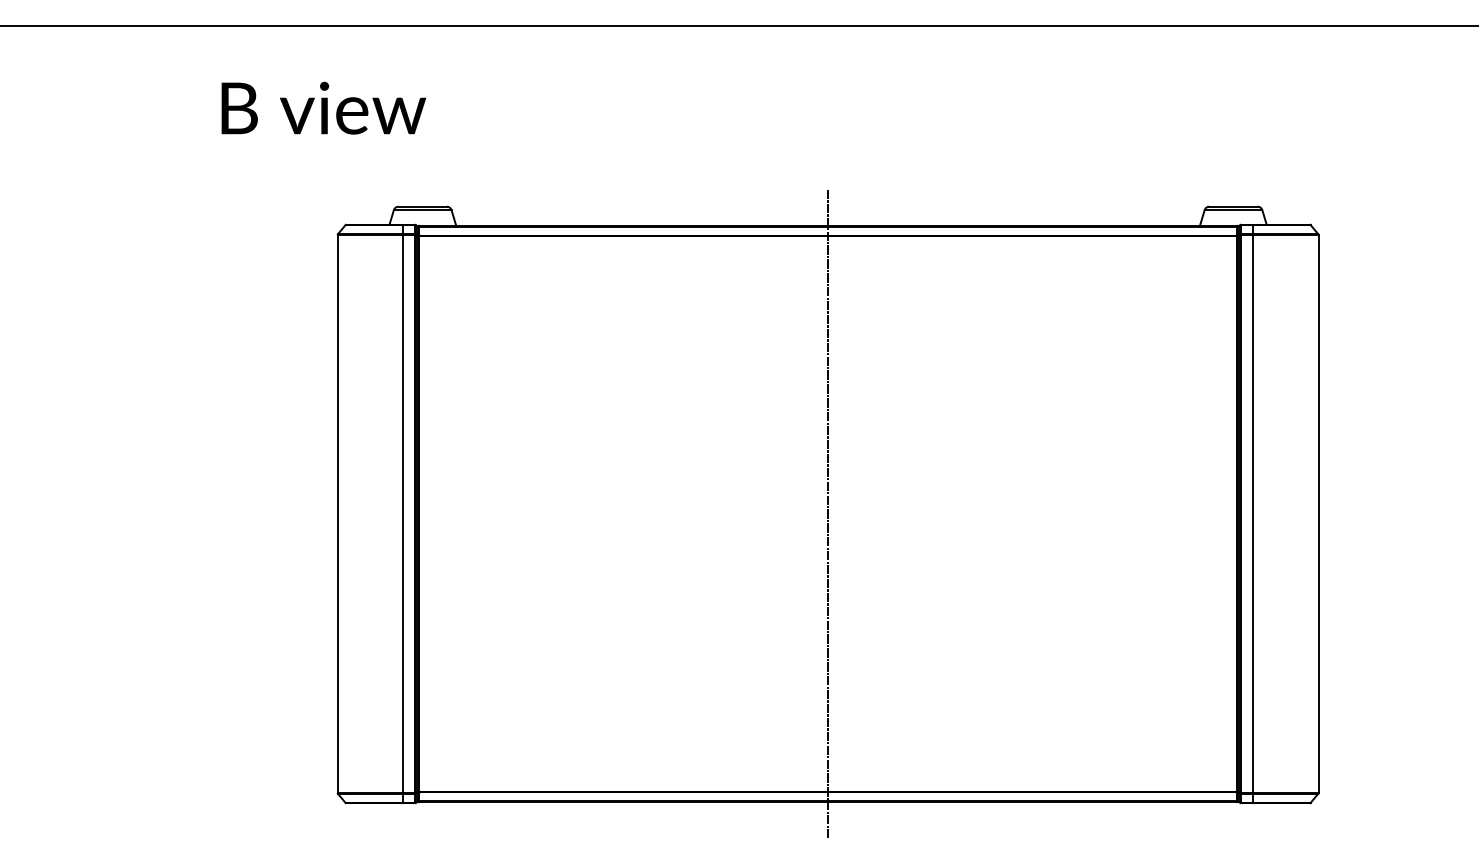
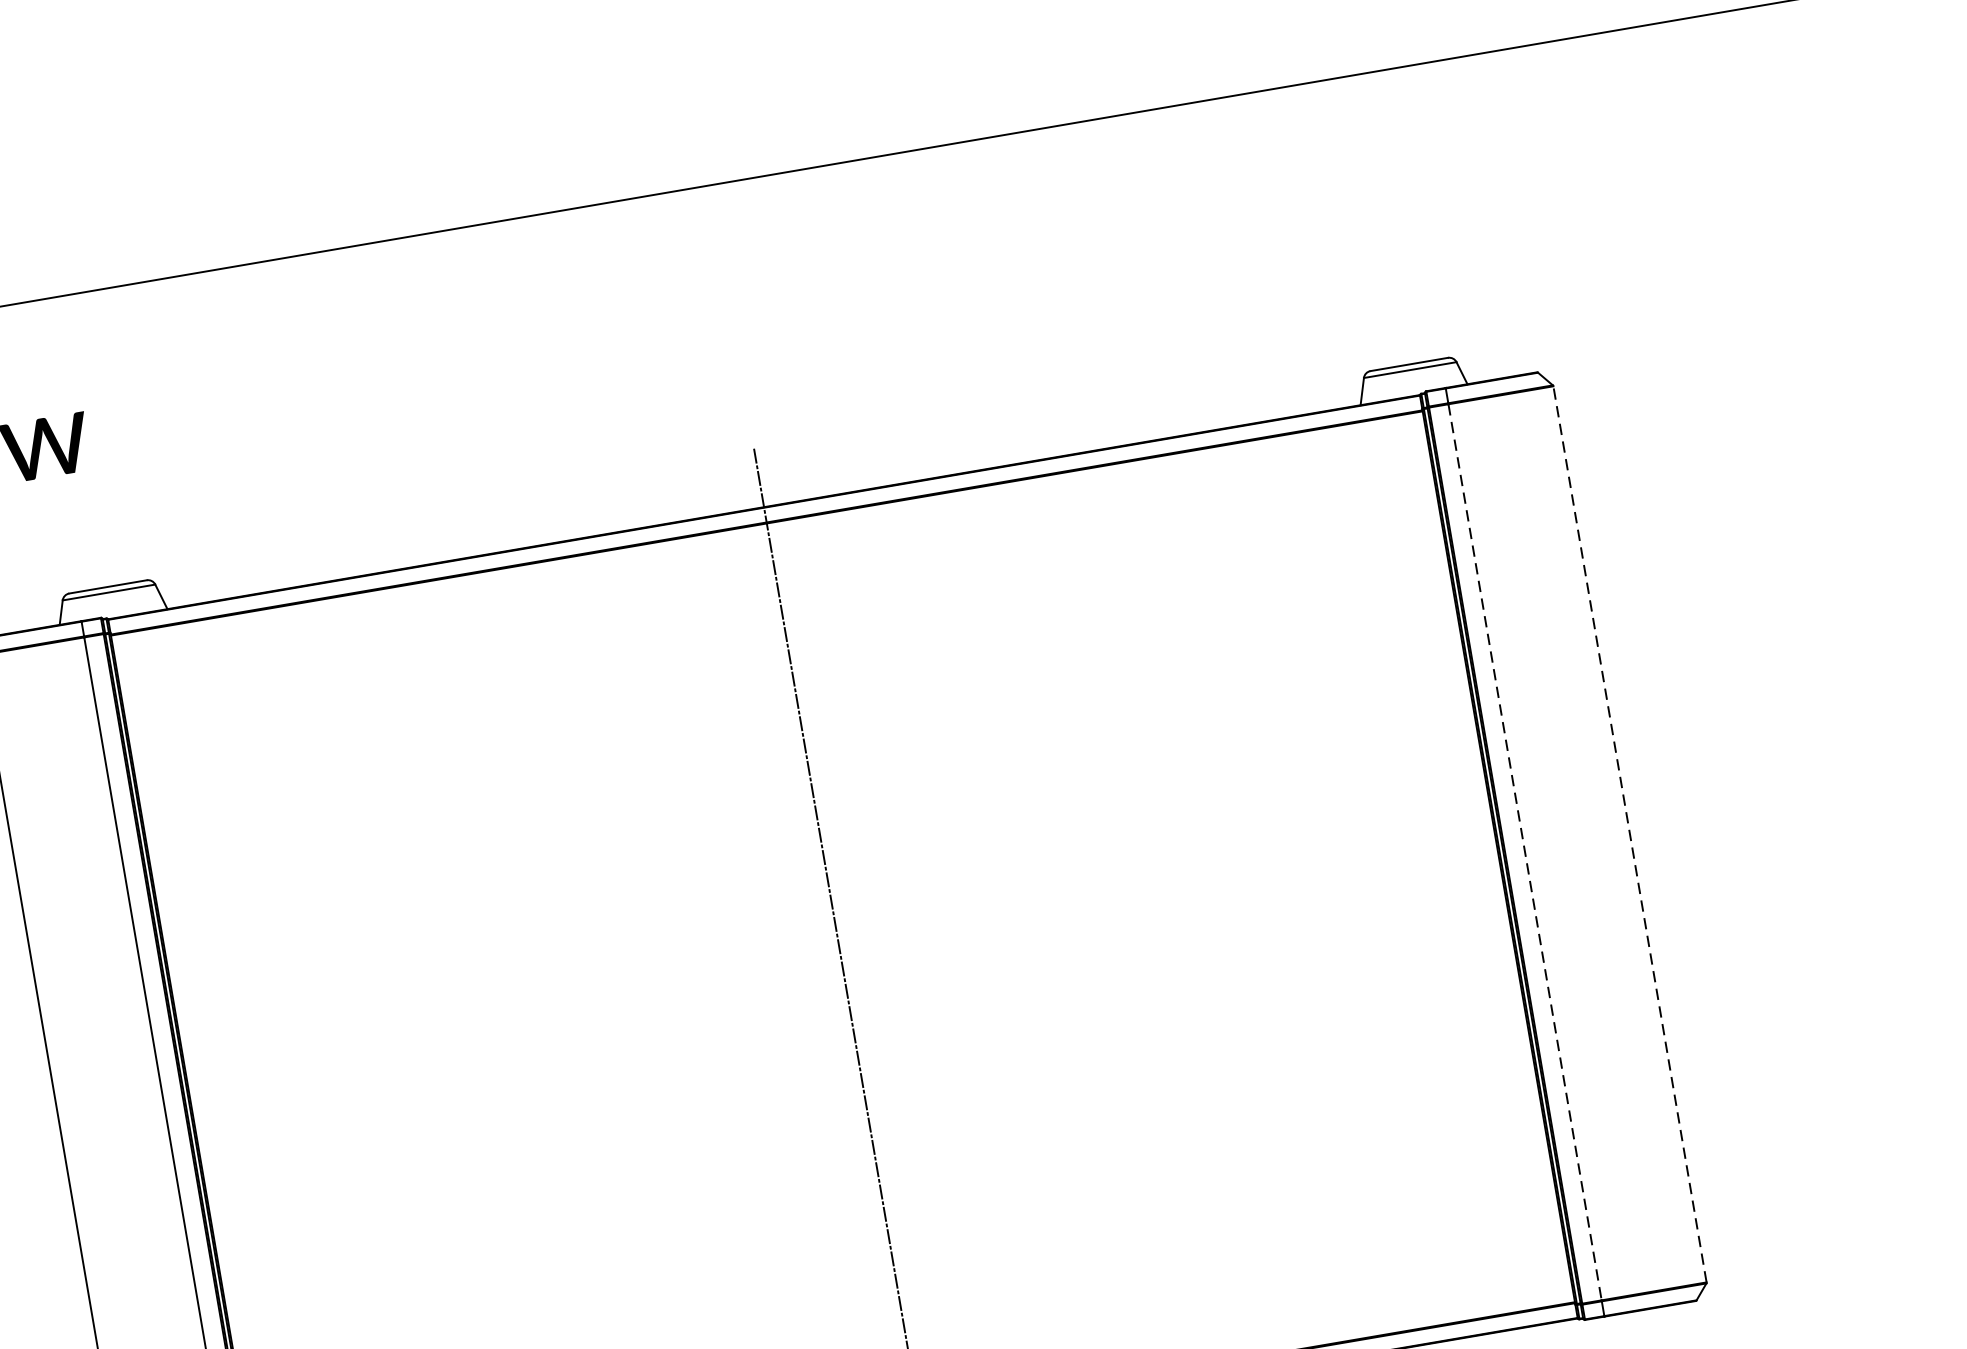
line: (1318, 513) -> (1629, 833), solid -> dashed
line: (1253, 514) -> (1525, 853), solid -> dashed

